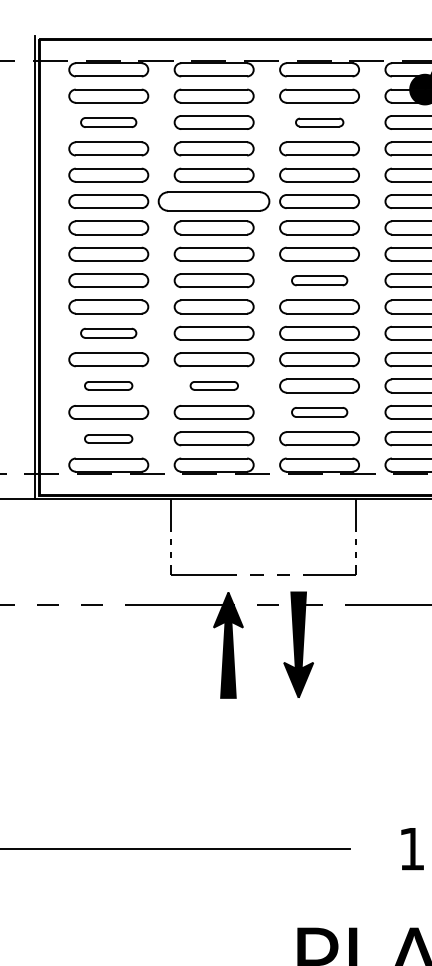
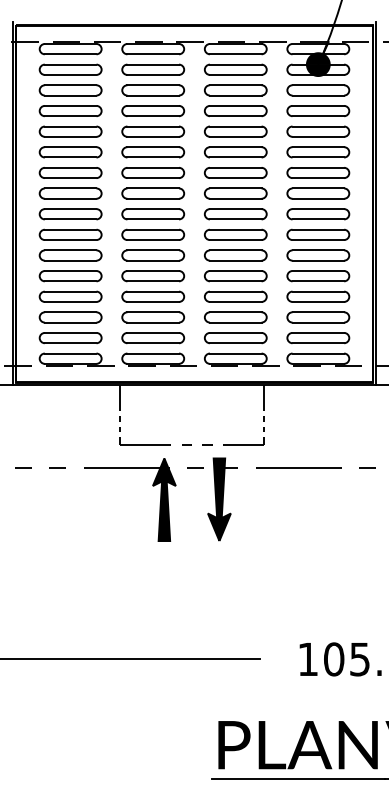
part: (108, 122) -> (70, 90), size x1.43
part: (319, 122) -> (235, 90), size x1.67
part: (214, 201) -> (153, 152), size x0.71
part: (319, 280) -> (235, 214), size x1.43
part: (108, 333) -> (70, 255), size x1.43
part: (108, 385) -> (70, 296), size x1.67
part: (214, 385) -> (153, 296), size x1.67
part: (319, 412) -> (235, 317), size x1.43
part: (108, 439) -> (70, 338), size x1.67

